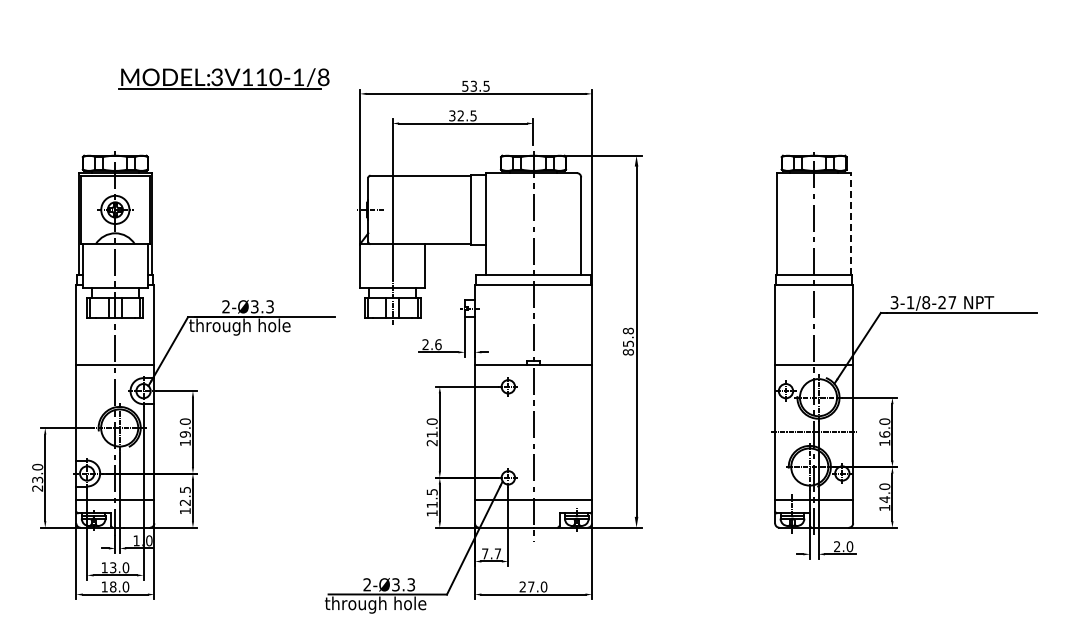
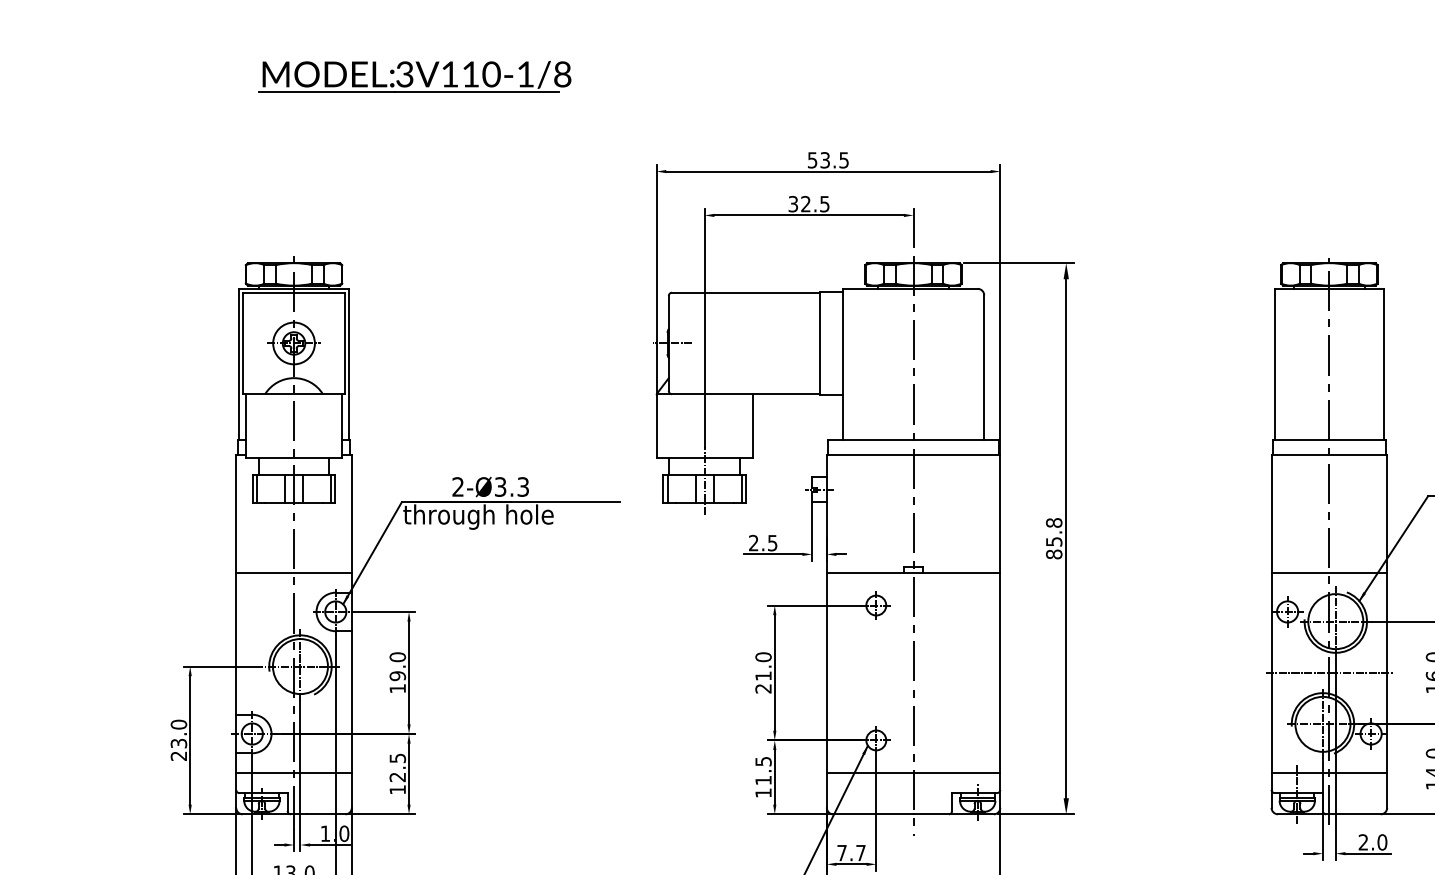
part: (223, 78) -> (414, 76), moved
line: (851, 224) -> (1384, 365), dashed -> solid
text: (438, 344) -> (772, 542), 2.6 -> 2.5

